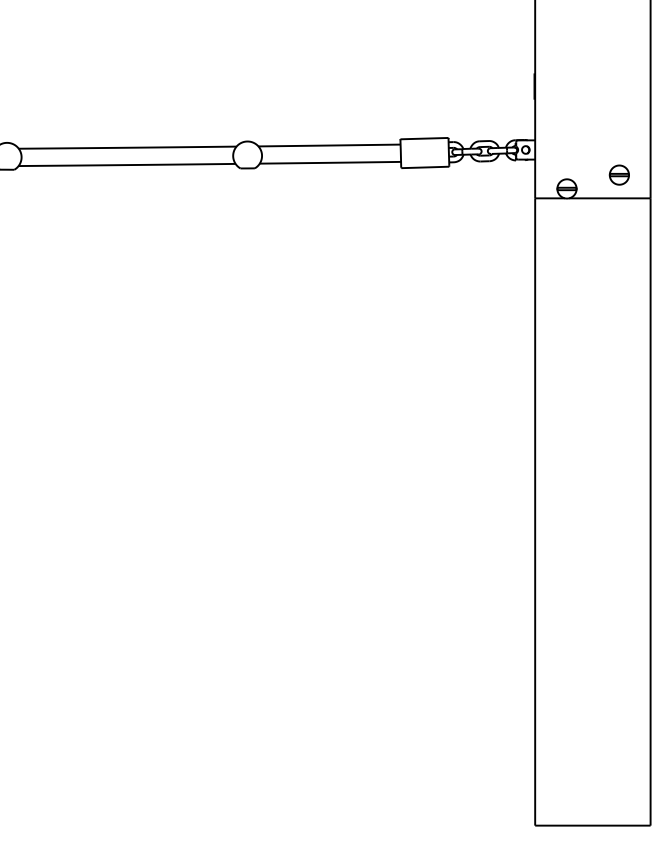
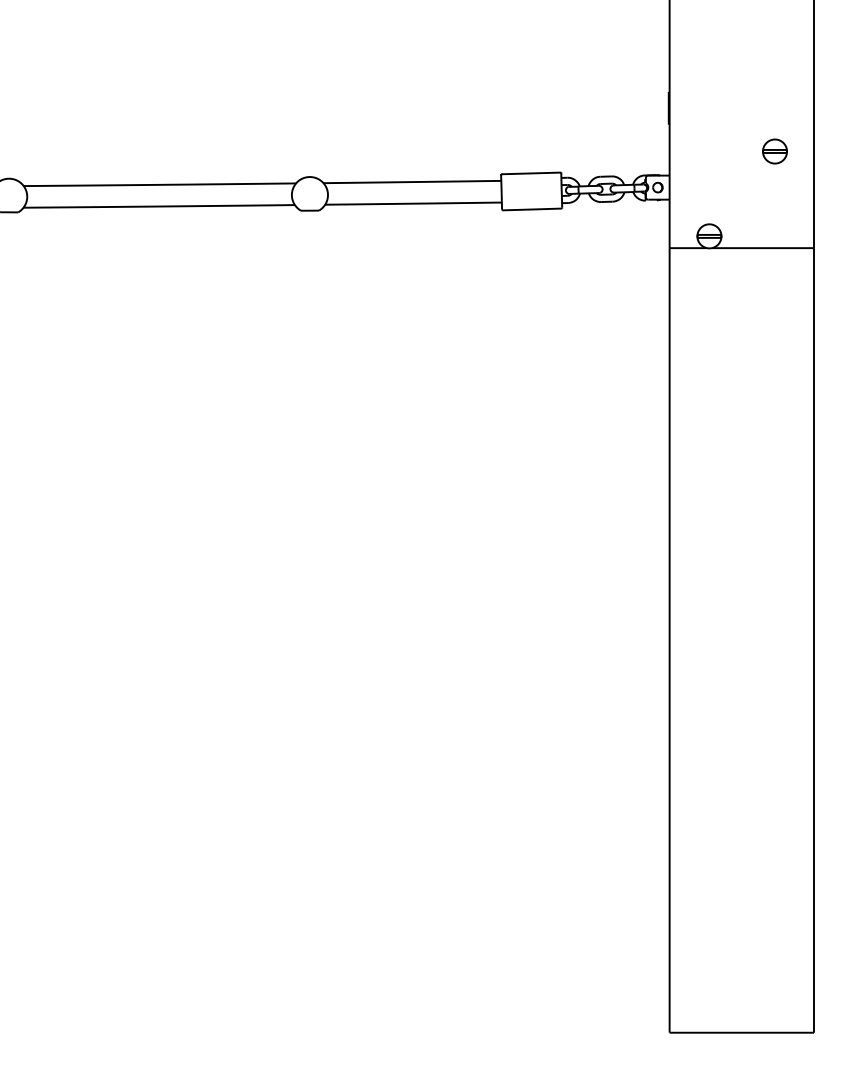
part: (618, 174) -> (773, 150), moved

